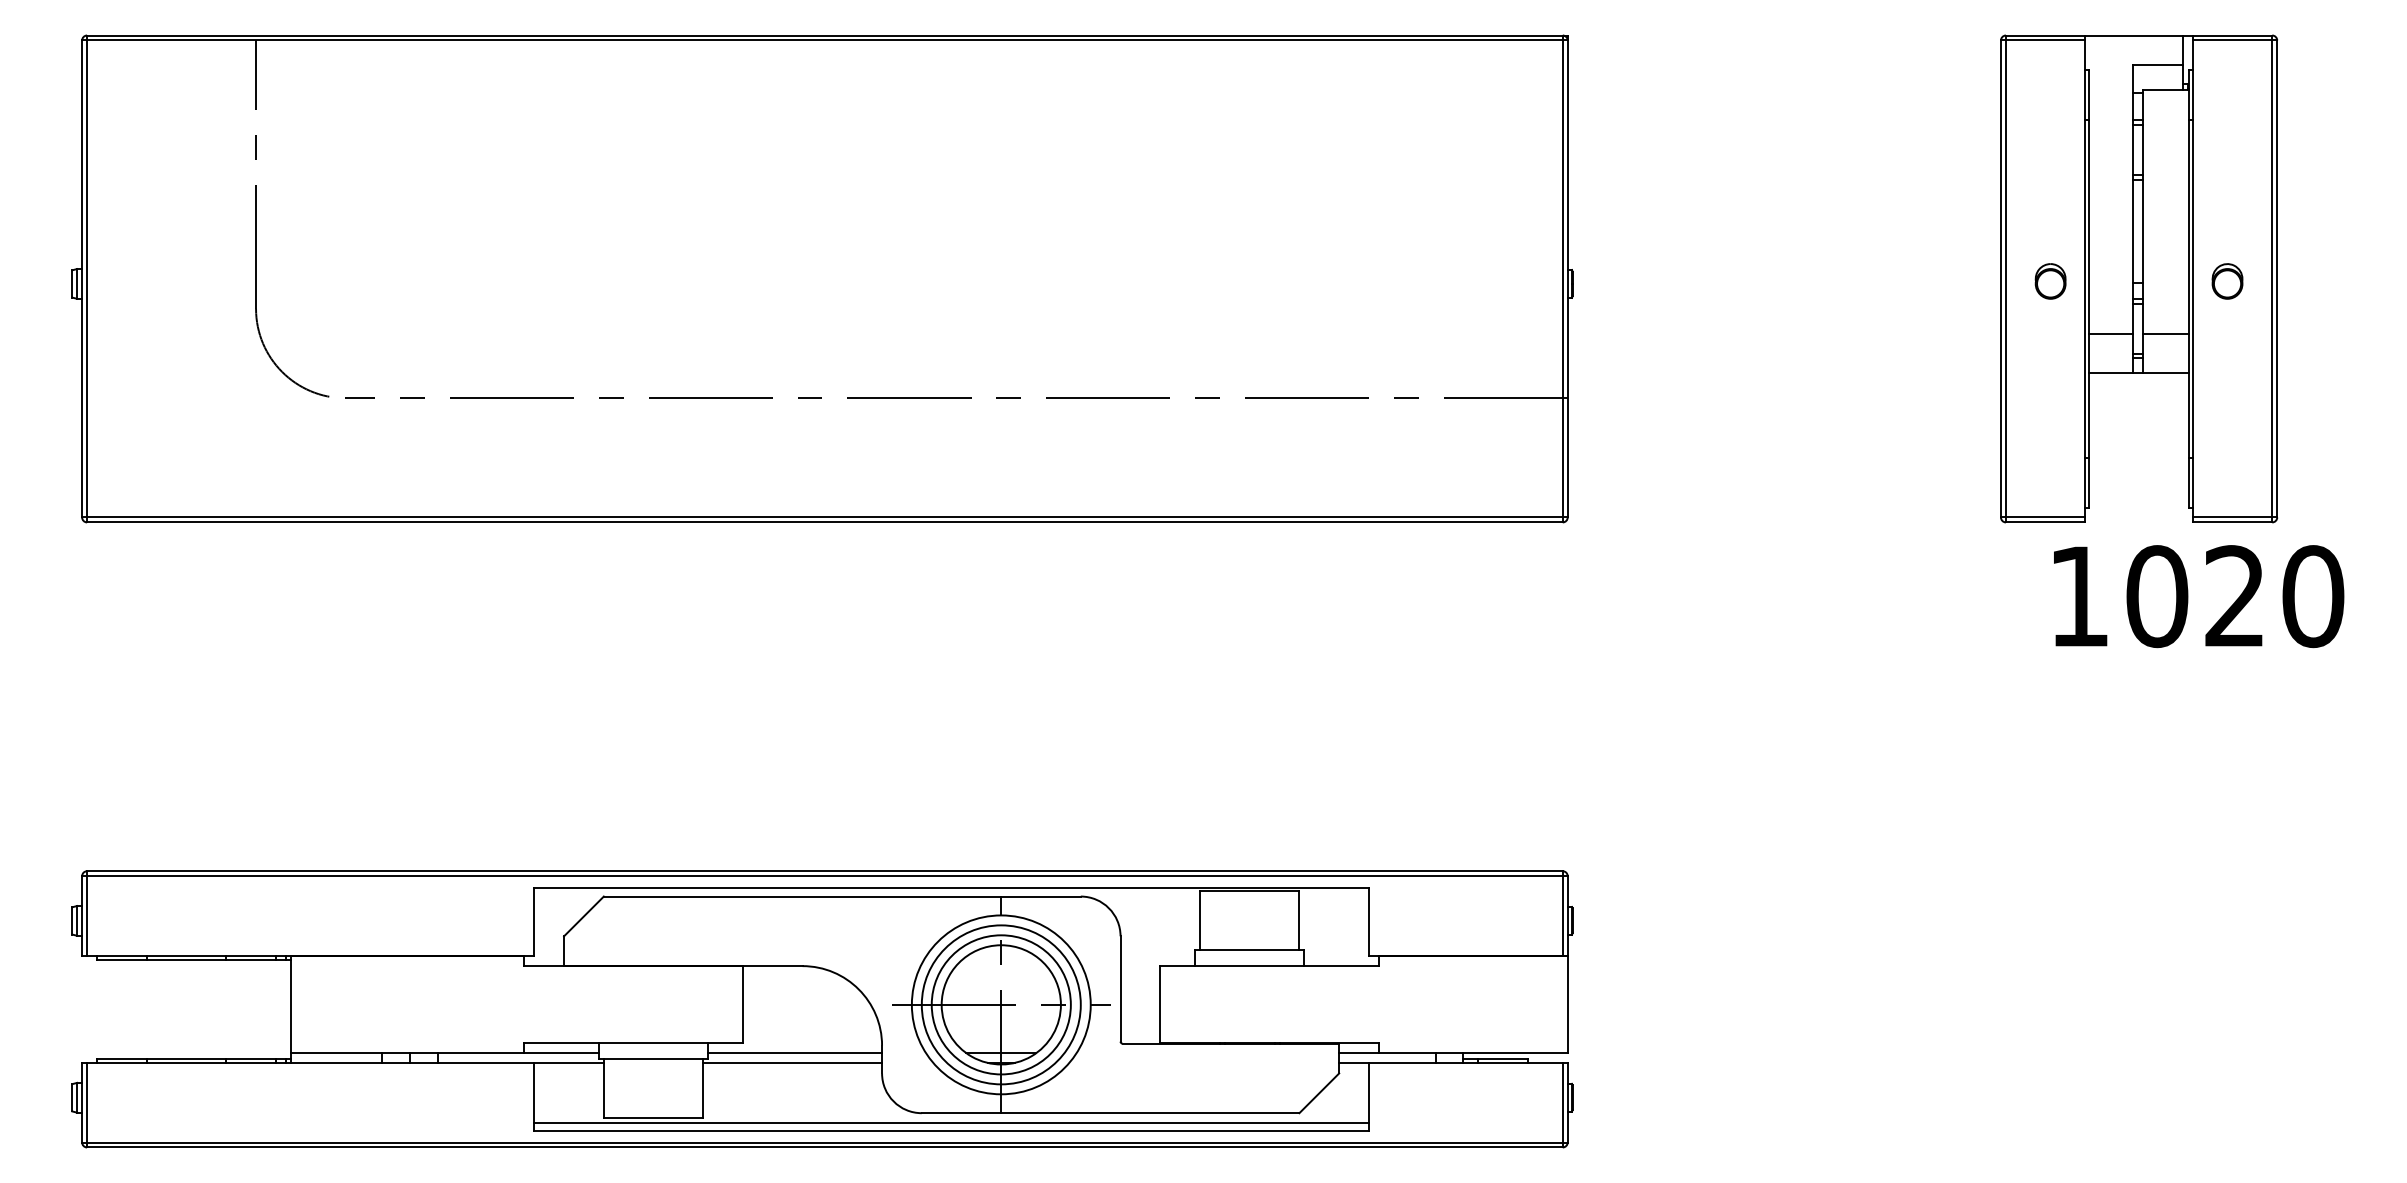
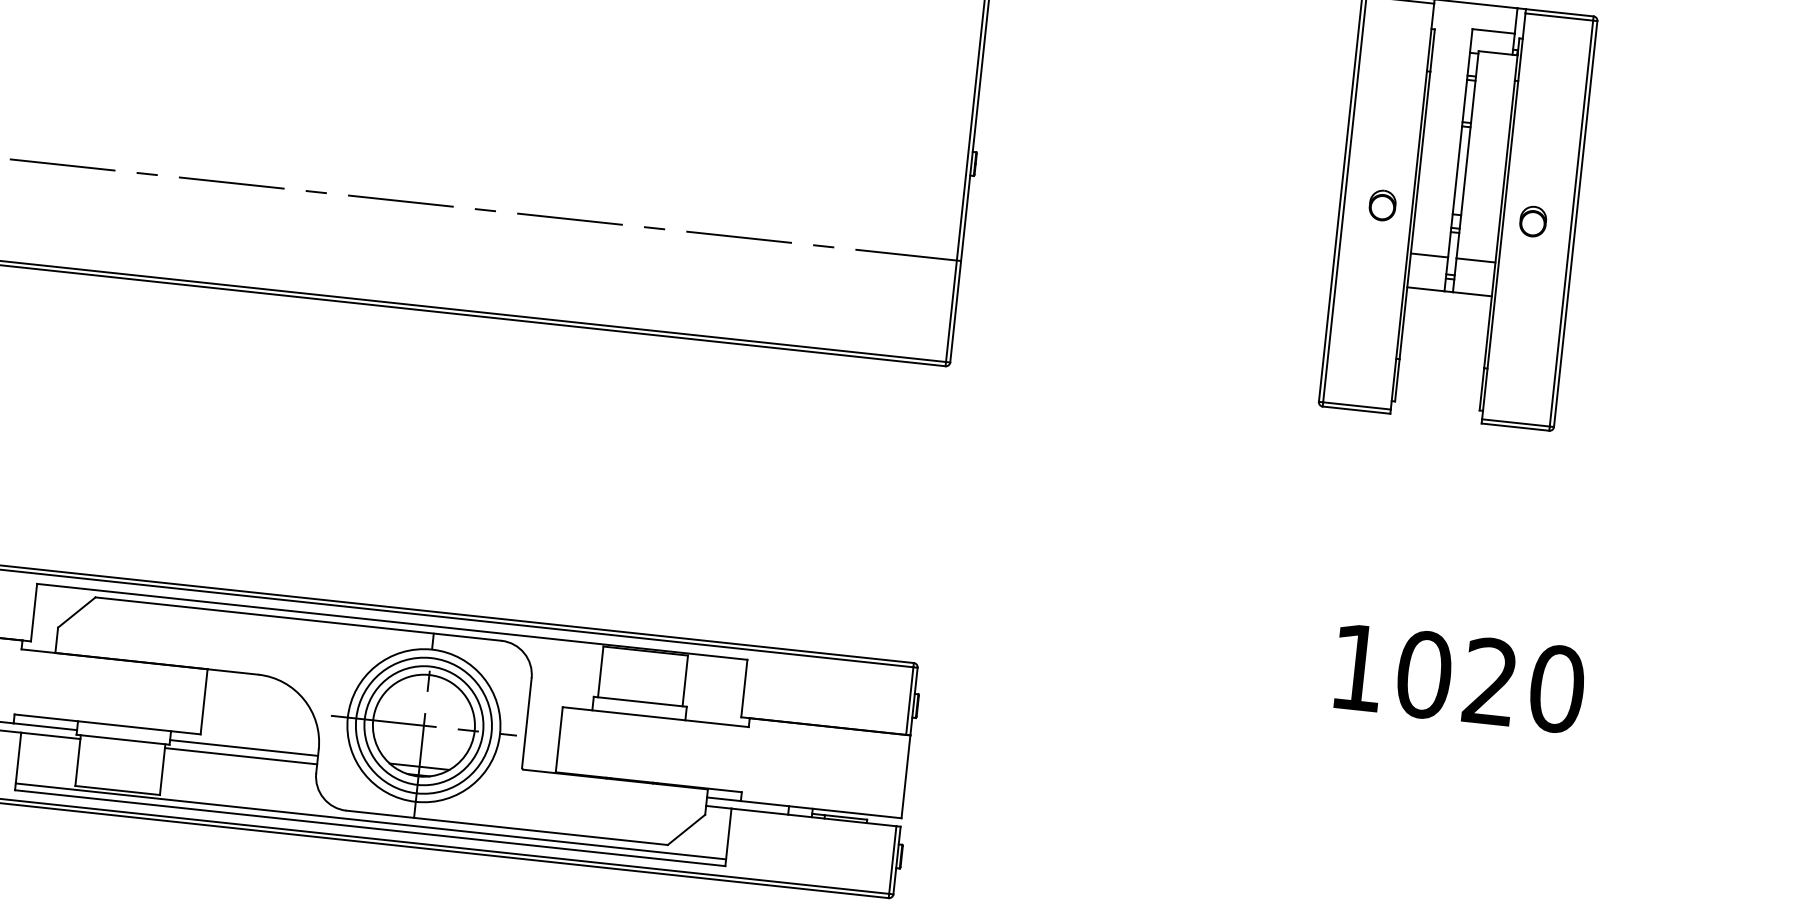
text: (2199, 596) -> (1460, 678), moved

